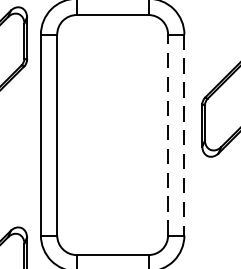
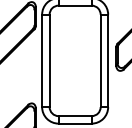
line: (167, 134) -> (100, 60), dashed -> solid
line: (185, 136) -> (108, 61), dashed -> solid

